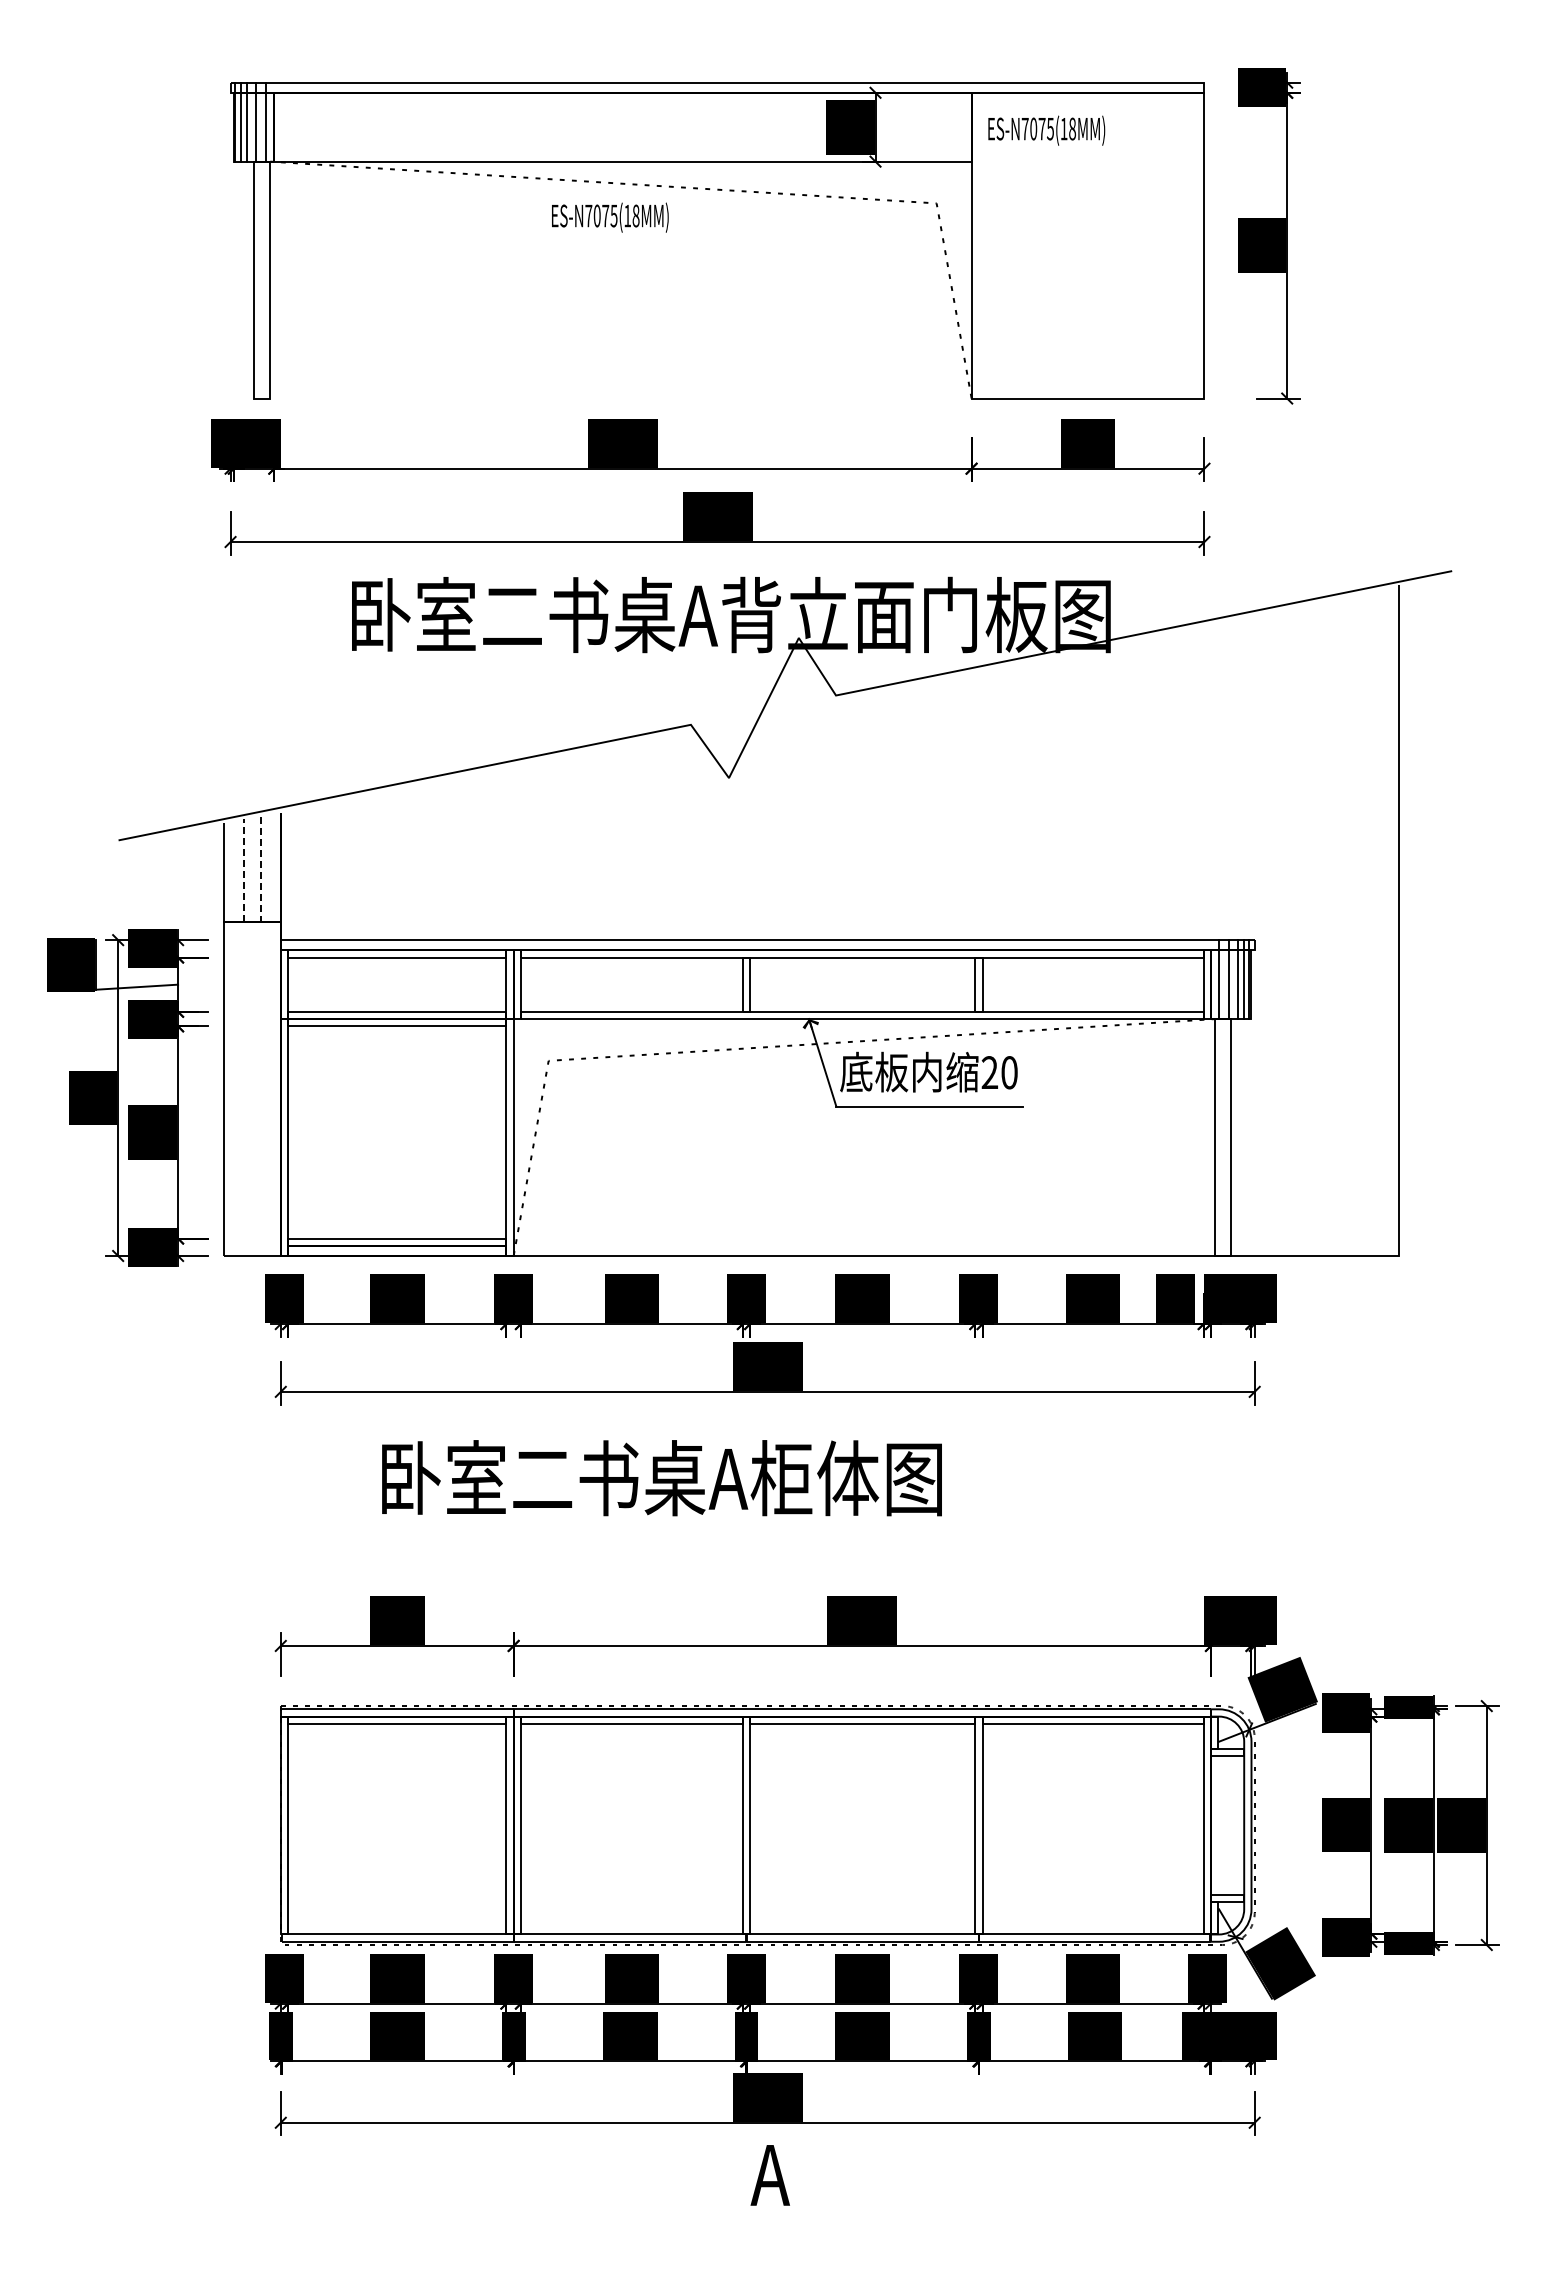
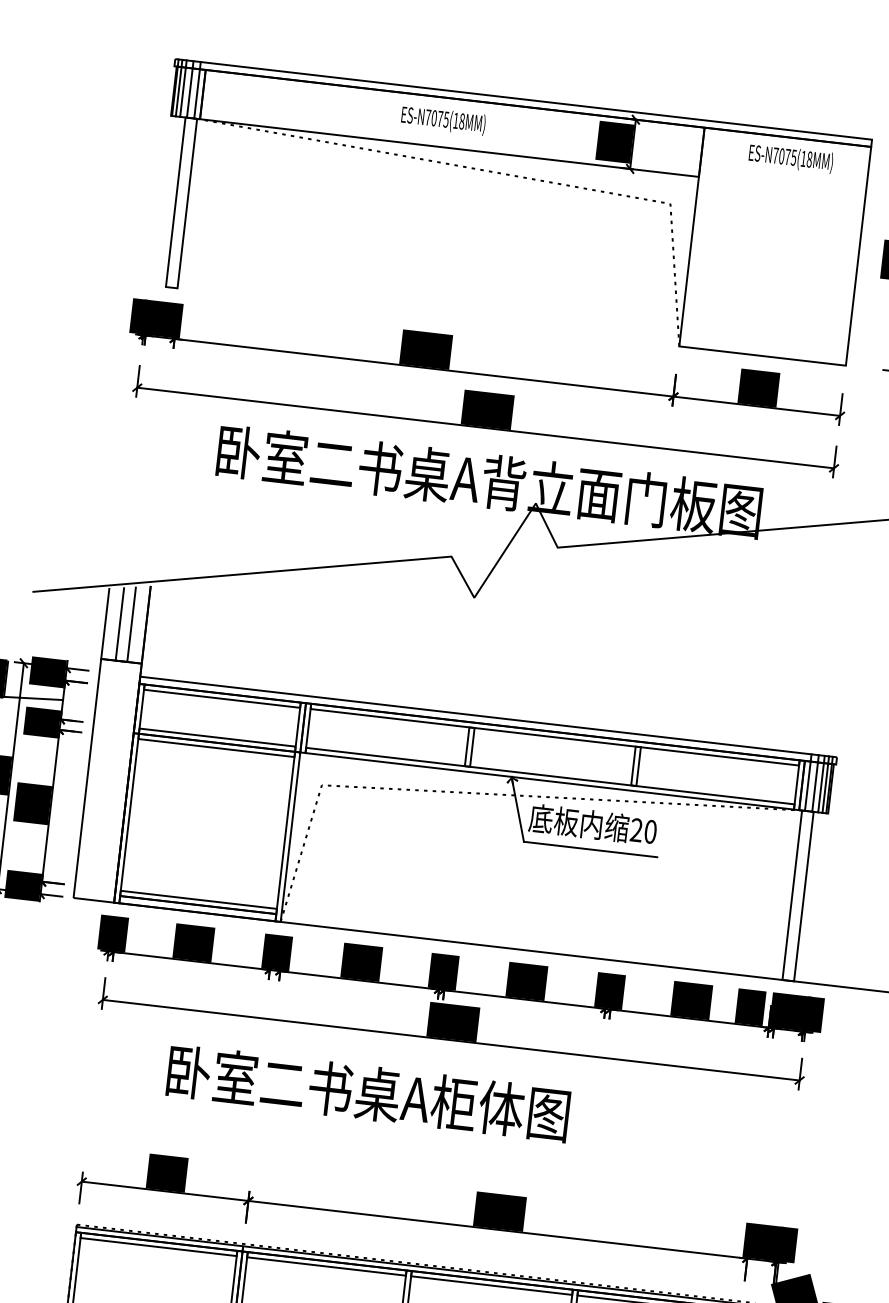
text: (1046, 130) -> (790, 158), moved
text: (610, 217) -> (443, 120), moved
line: (253, 921) -> (122, 661), dashed -> solid

